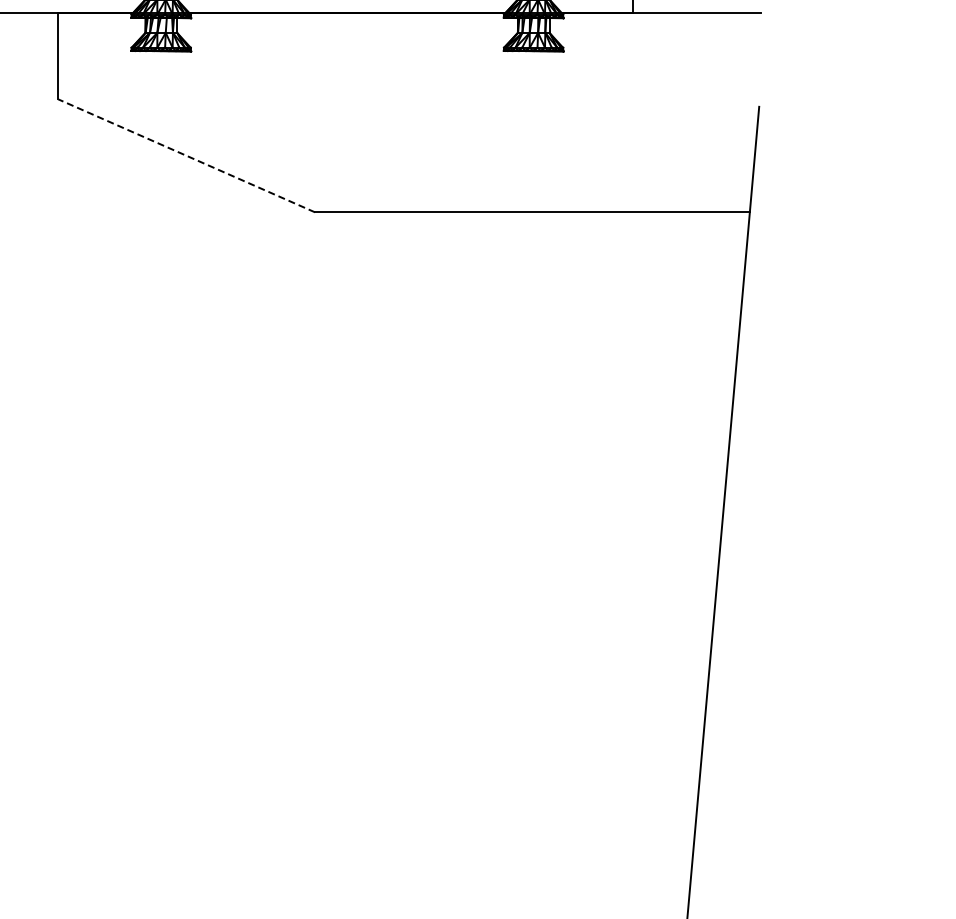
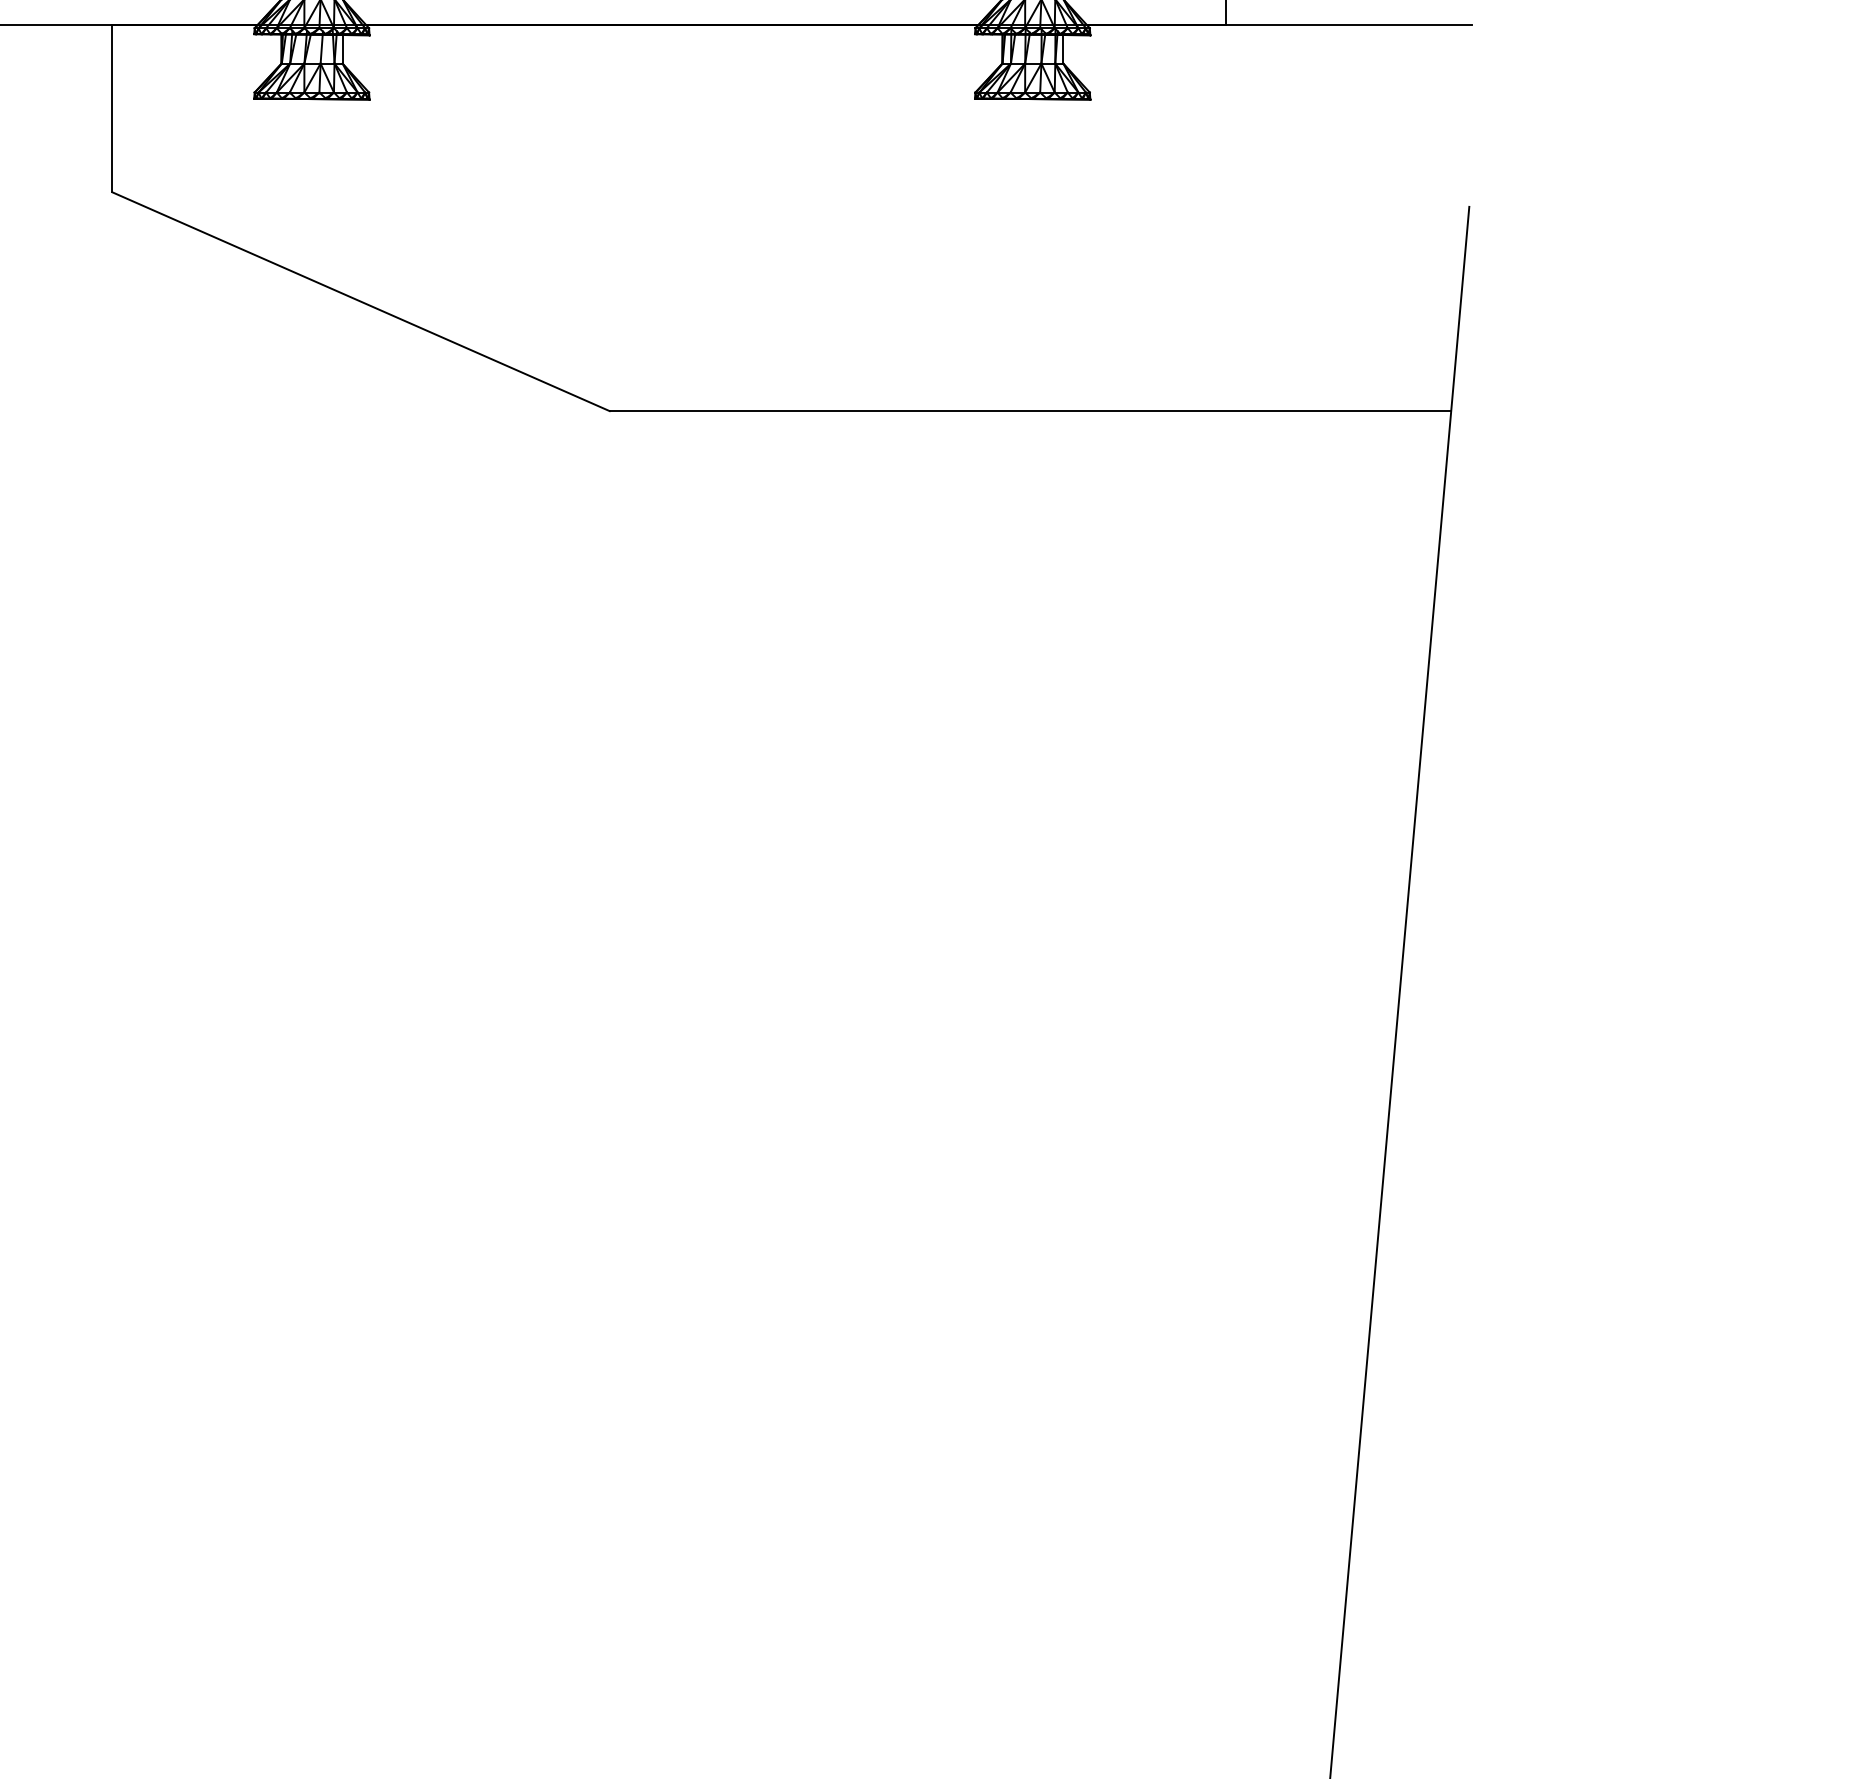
line: (186, 155) -> (360, 301), dashed -> solid

